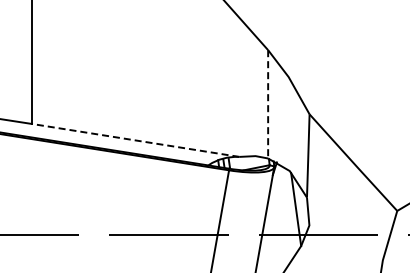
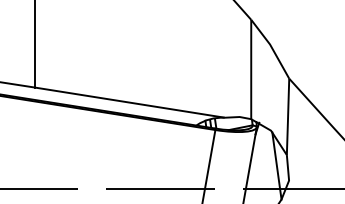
line: (268, 105) -> (251, 70), dashed -> solid
line: (135, 140) -> (129, 102), dashed -> solid

